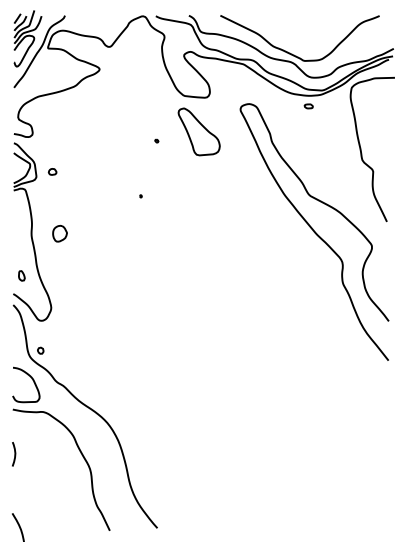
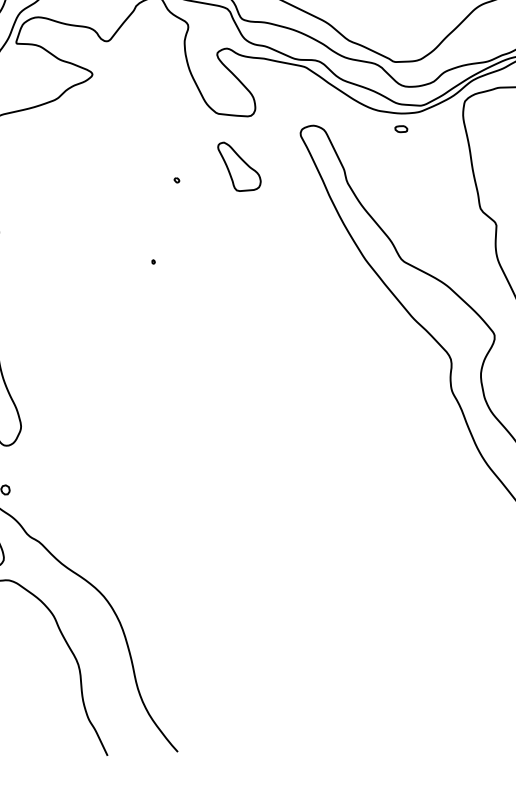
part: (198, 131) -> (238, 166), size x0.7
part: (52, 171) -> (22, 225), removed
part: (59, 233) -> (33, 316), removed

